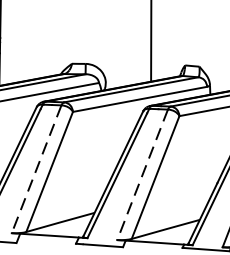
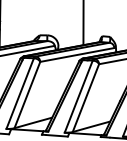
line: (37, 169) -> (20, 93), dashed -> solid
line: (142, 174) -> (78, 96), dashed -> solid

